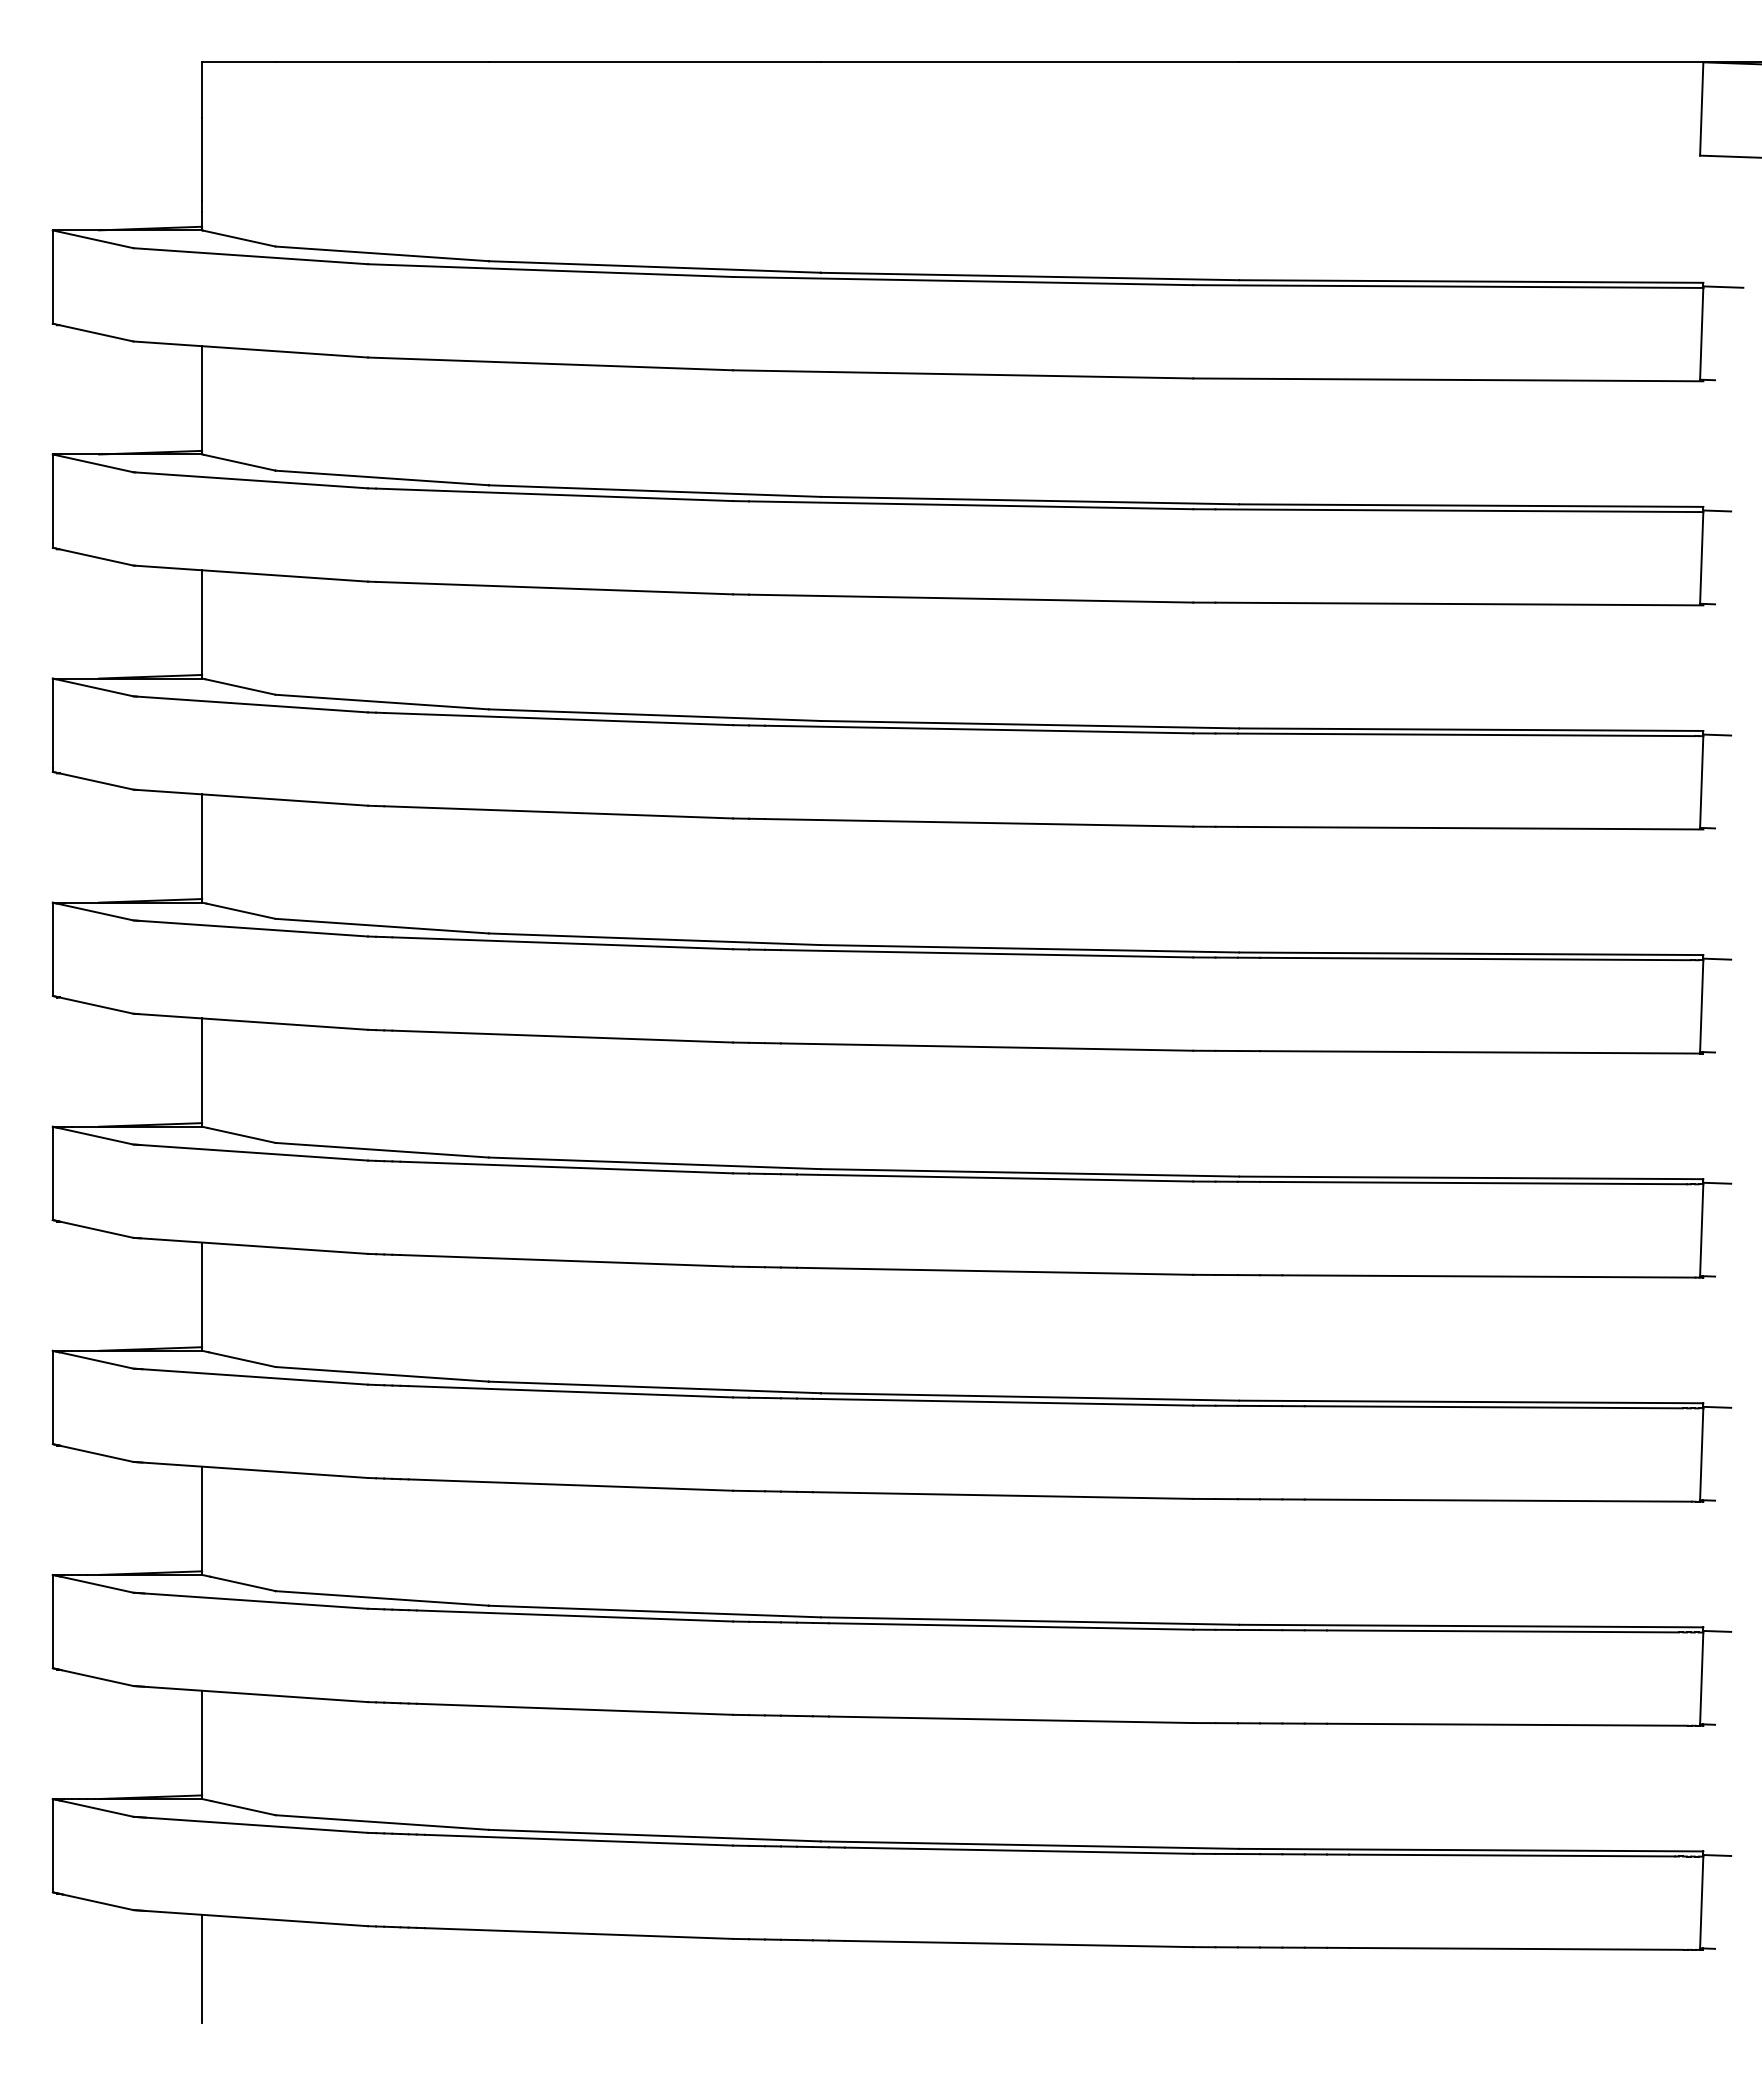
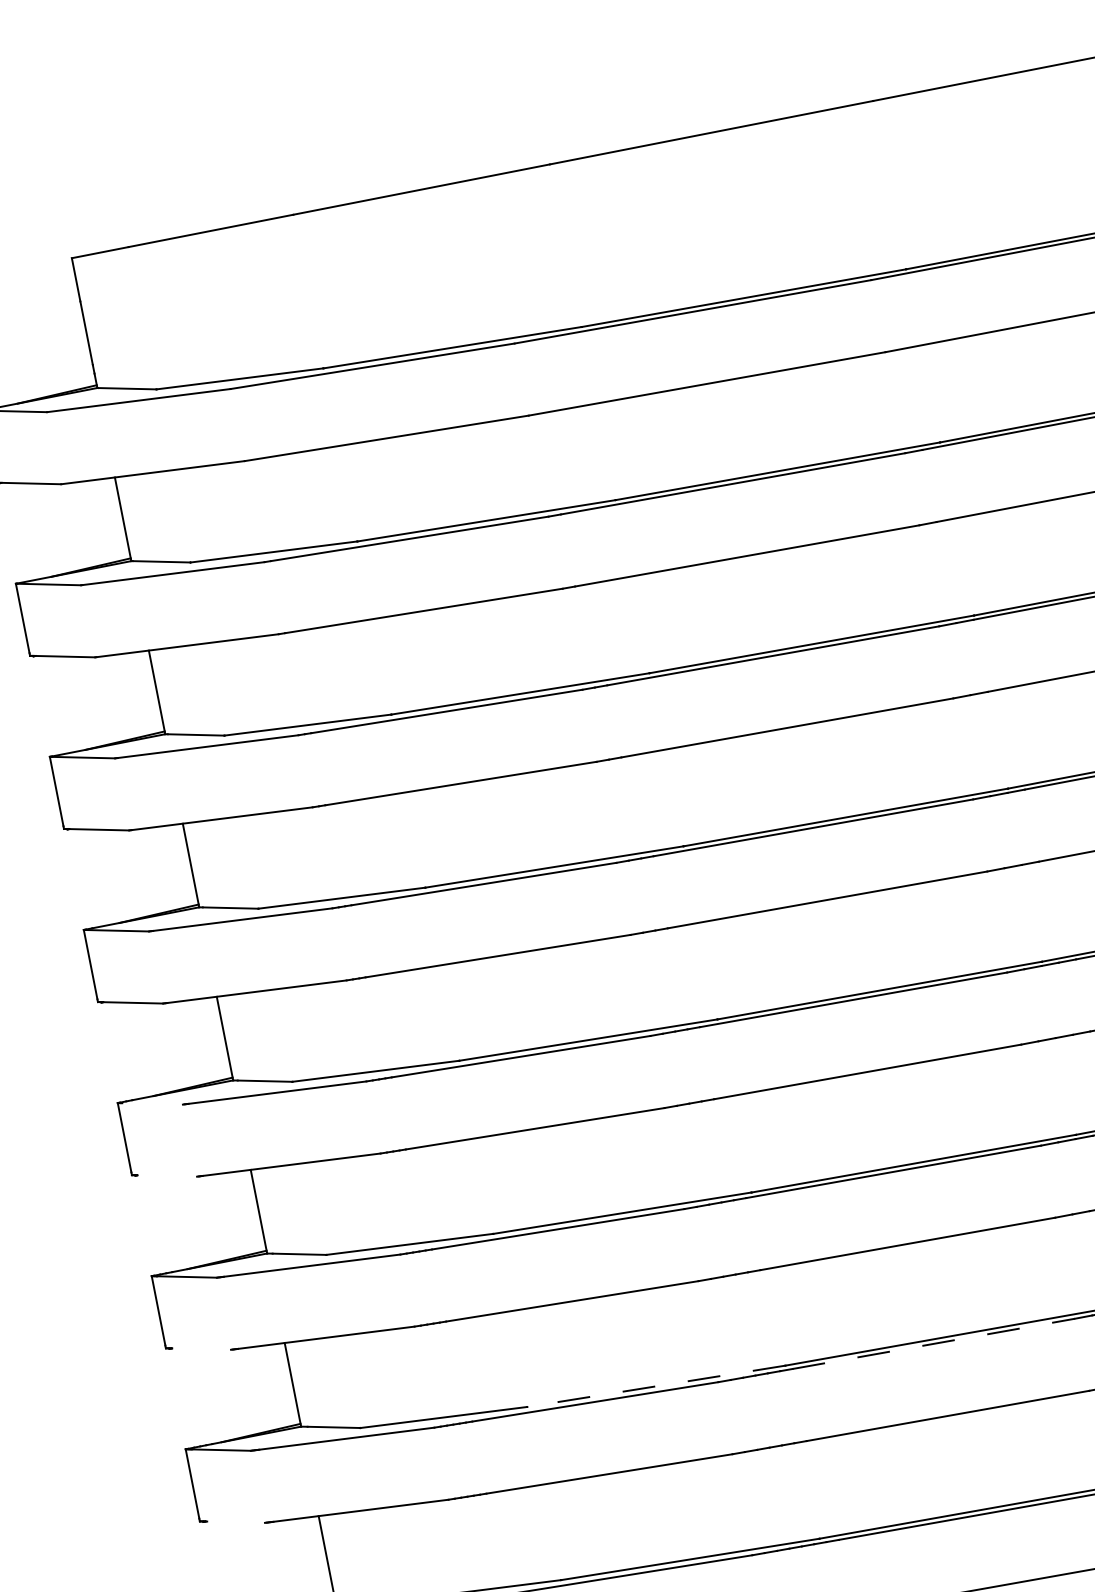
line: (95, 1135) -> (152, 1103), removed
line: (96, 1229) -> (167, 1175), removed
line: (96, 1453) -> (201, 1348), removed
line: (654, 1611) -> (656, 1386), solid -> dashed
line: (1011, 1626) -> (934, 1343), solid -> dashed
line: (97, 1678) -> (235, 1522), removed

